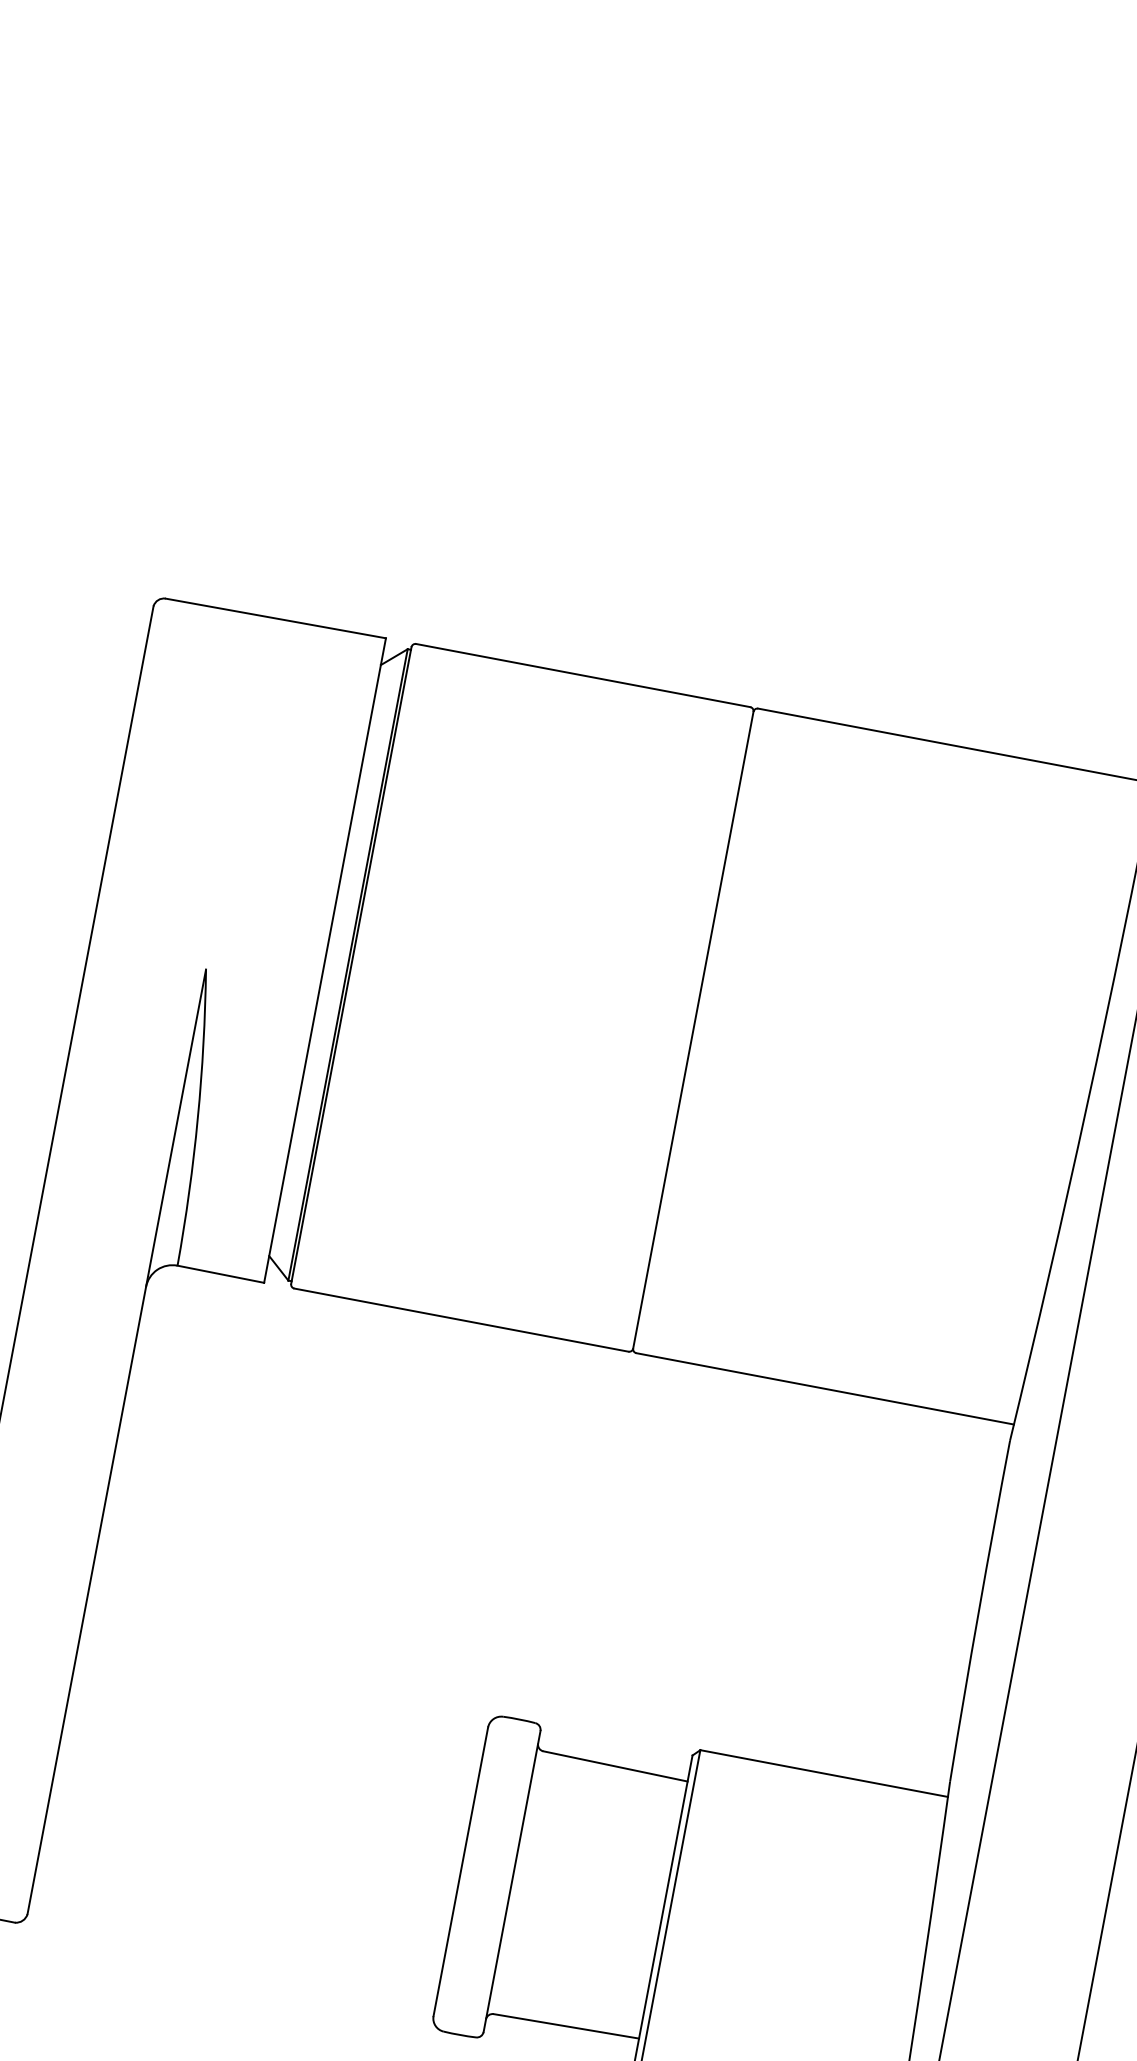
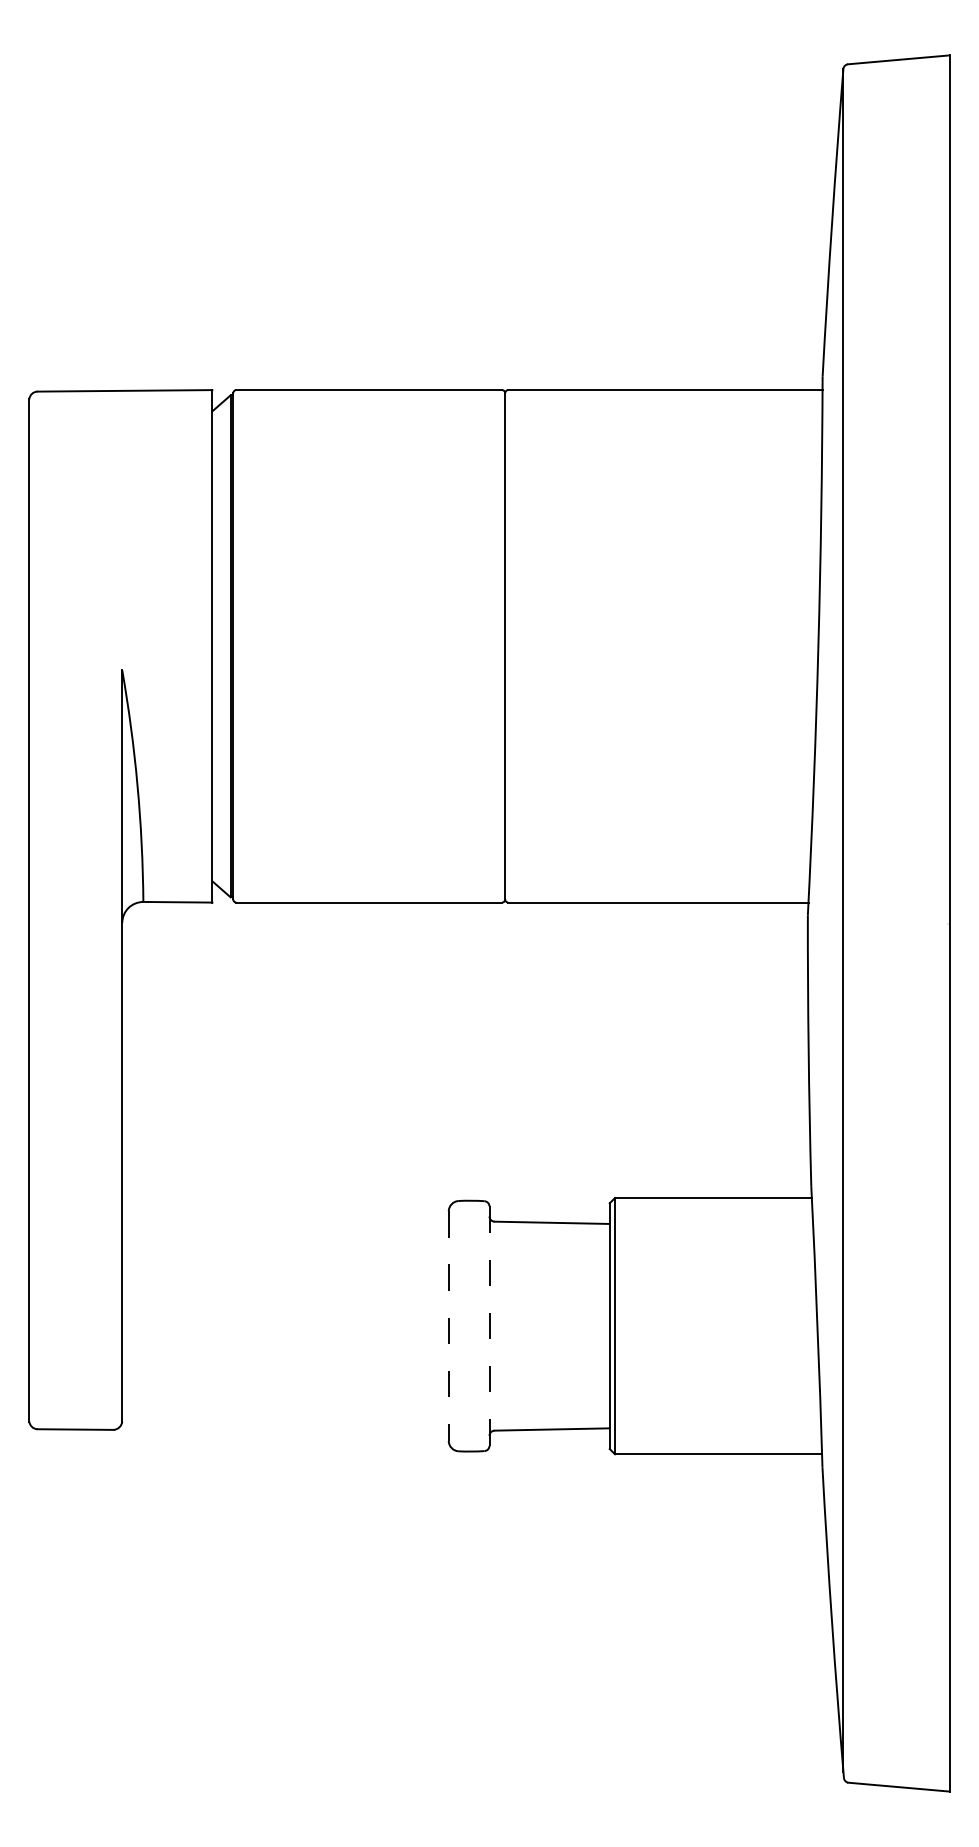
line: (460, 1872) -> (448, 1326), solid -> dashed
line: (511, 1881) -> (489, 1326), solid -> dashed

